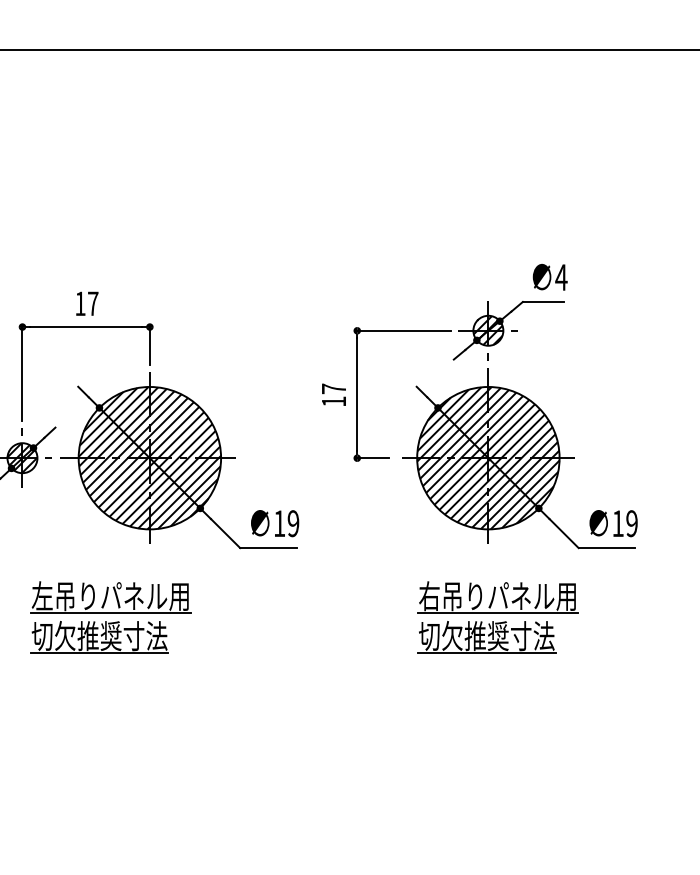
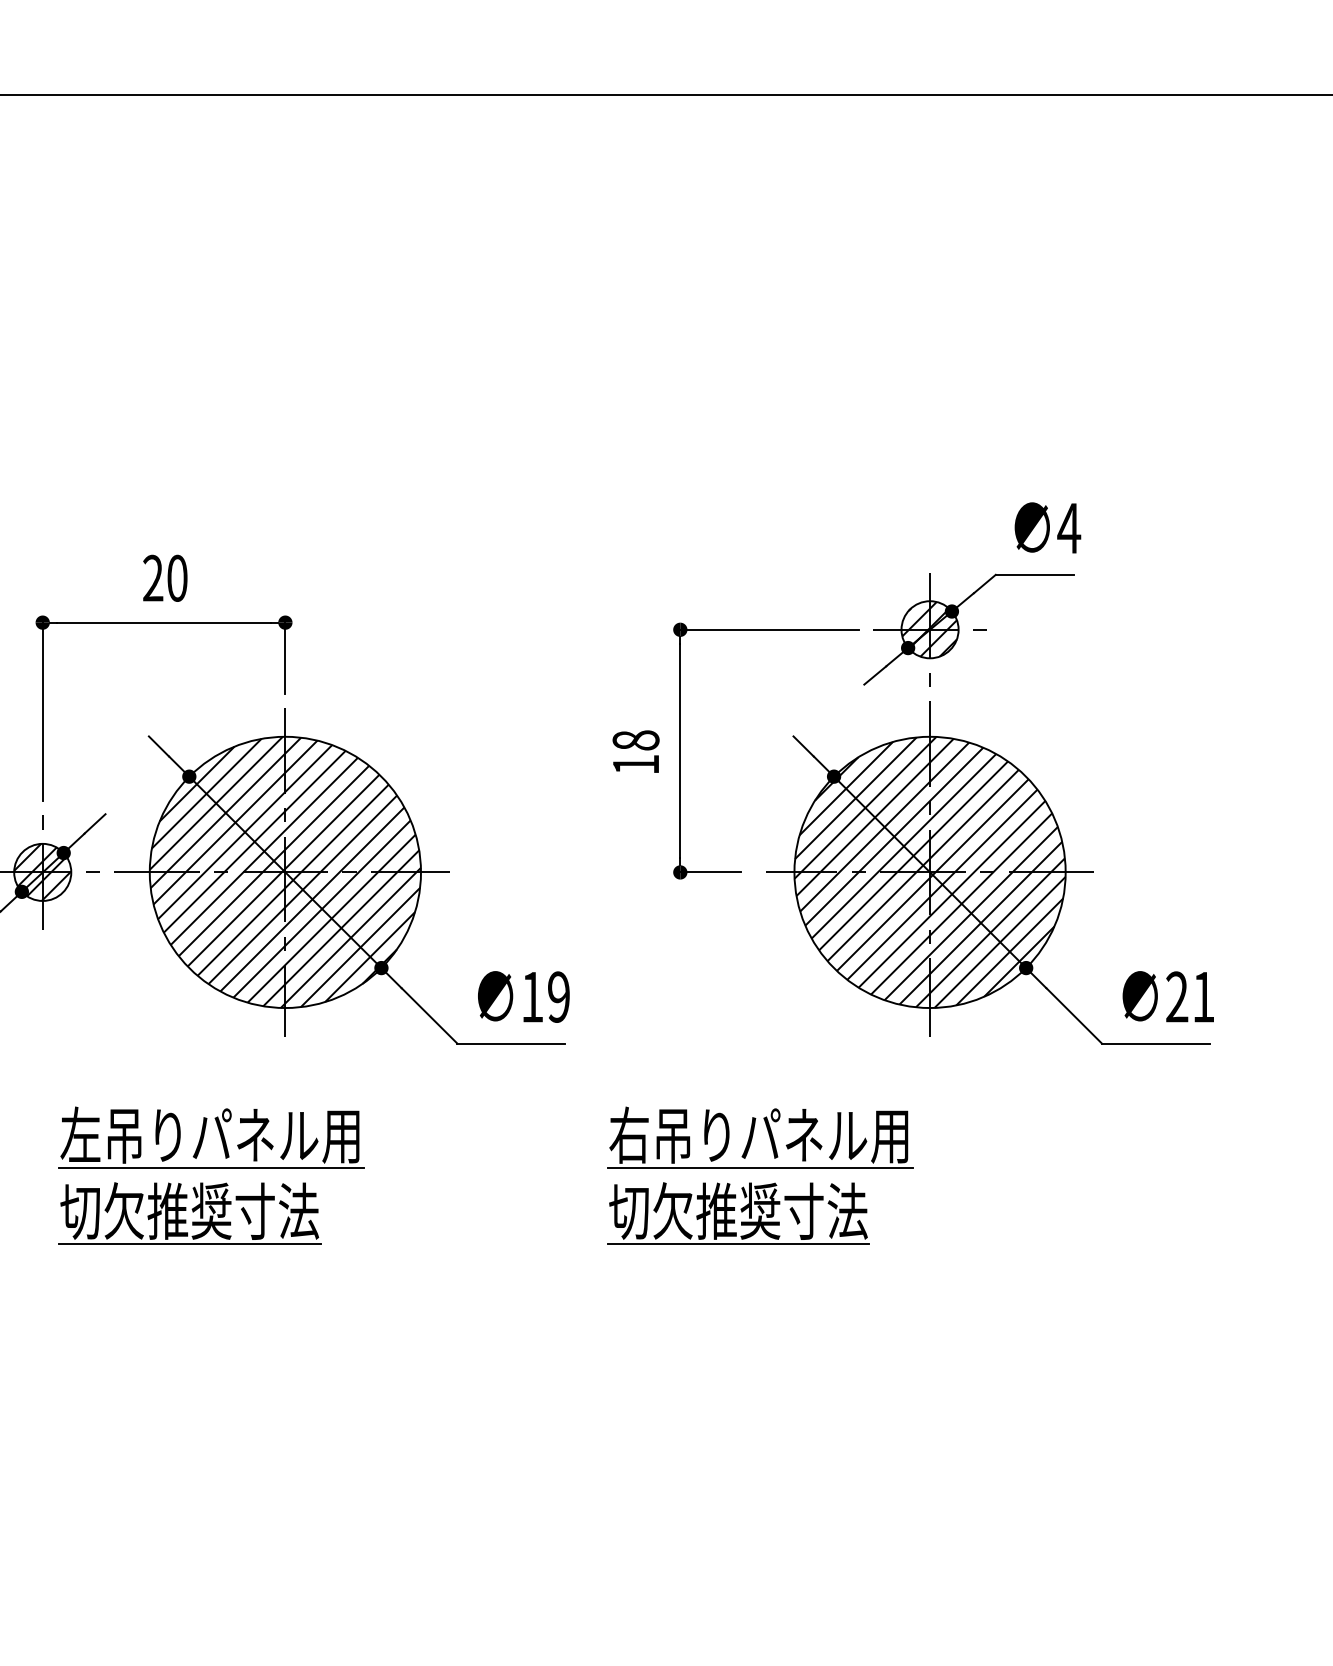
text: (86, 303) -> (164, 577), 17 -> 20
text: (333, 388) -> (635, 739), 17 -> 18
text: (624, 523) -> (1189, 996), 19 -> 21
part: (497, 617) -> (758, 1175), moved

